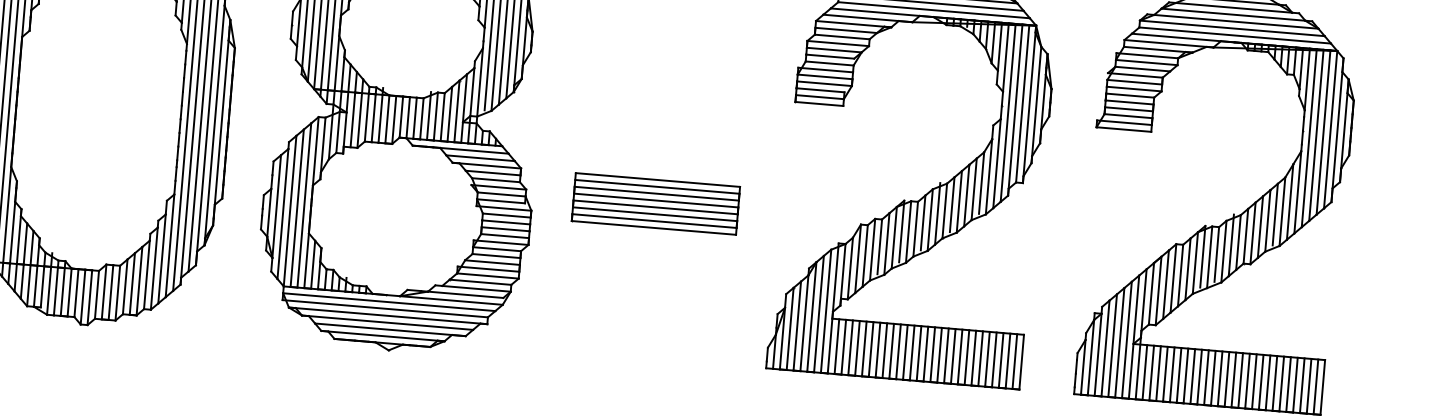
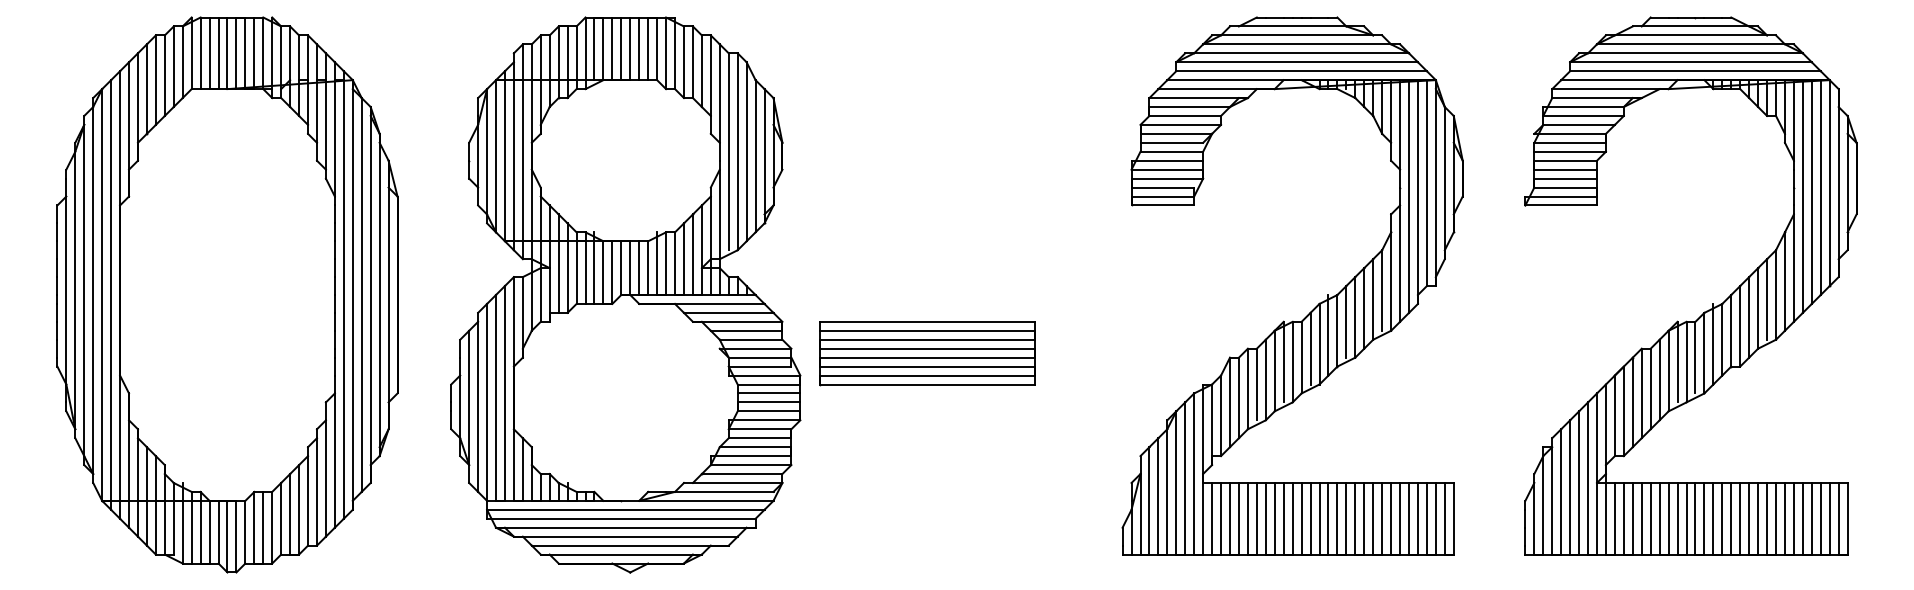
part: (655, 204) -> (927, 353), moved

